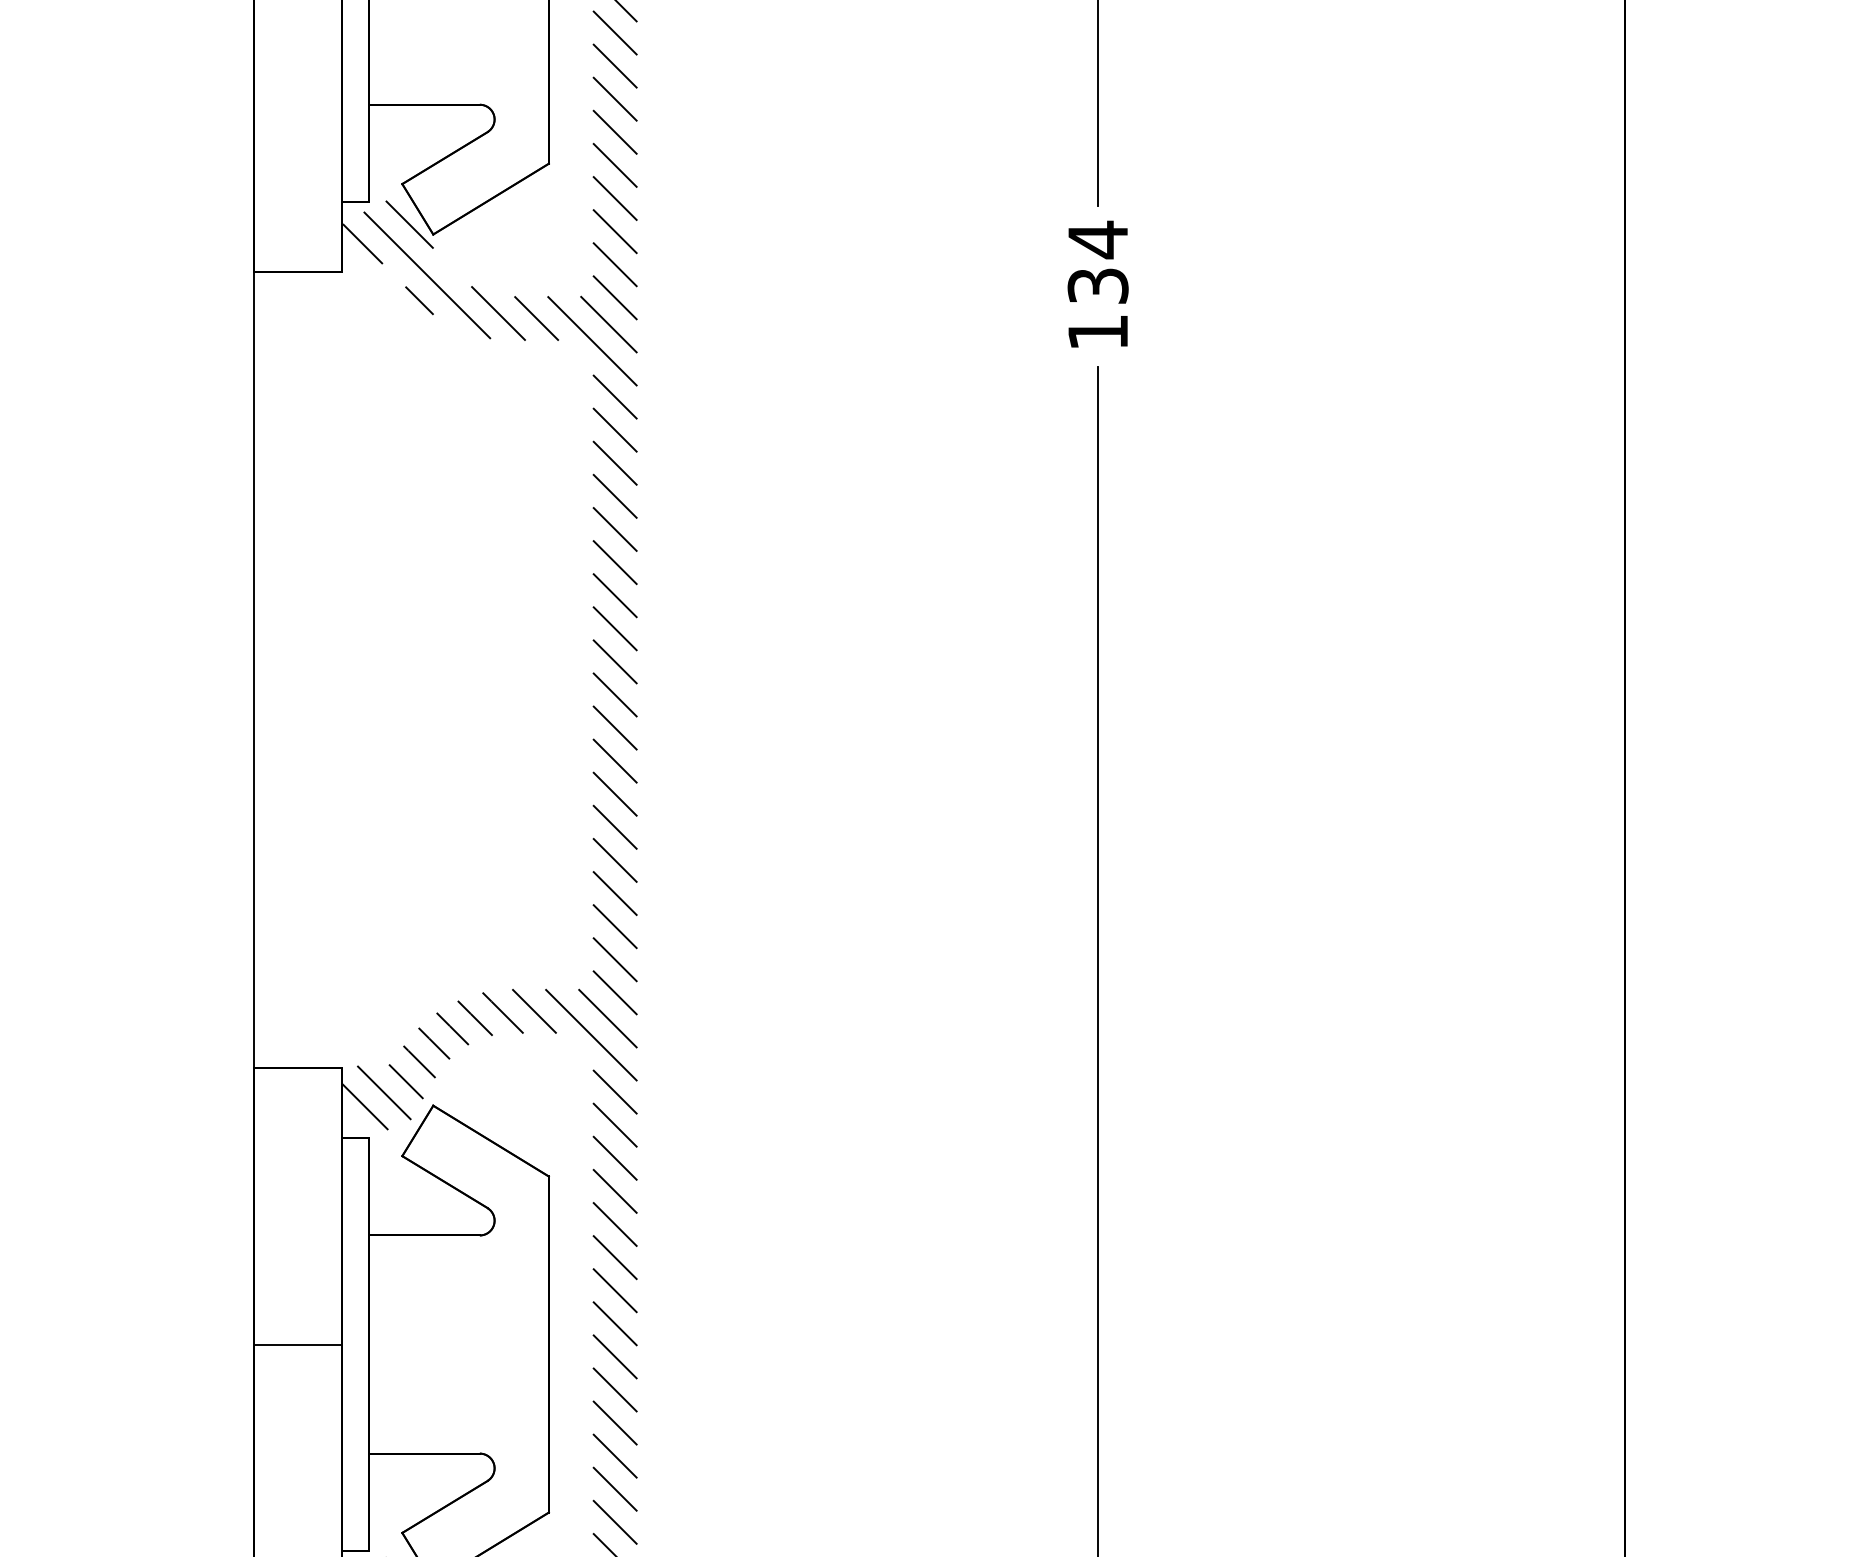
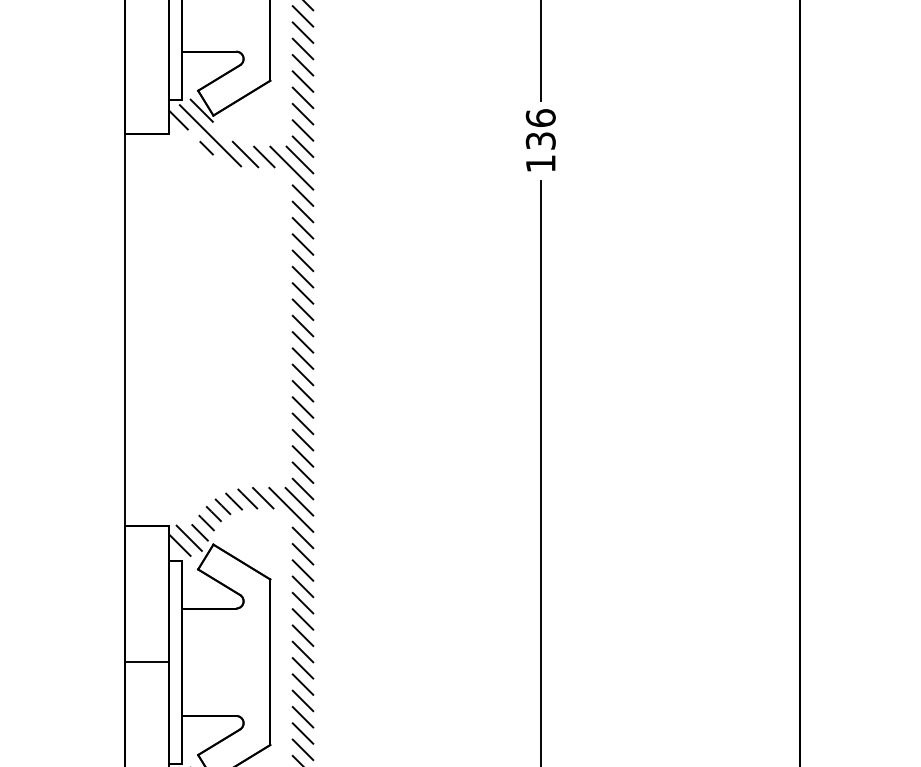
text: (1097, 238) -> (540, 117), 134 -> 136

